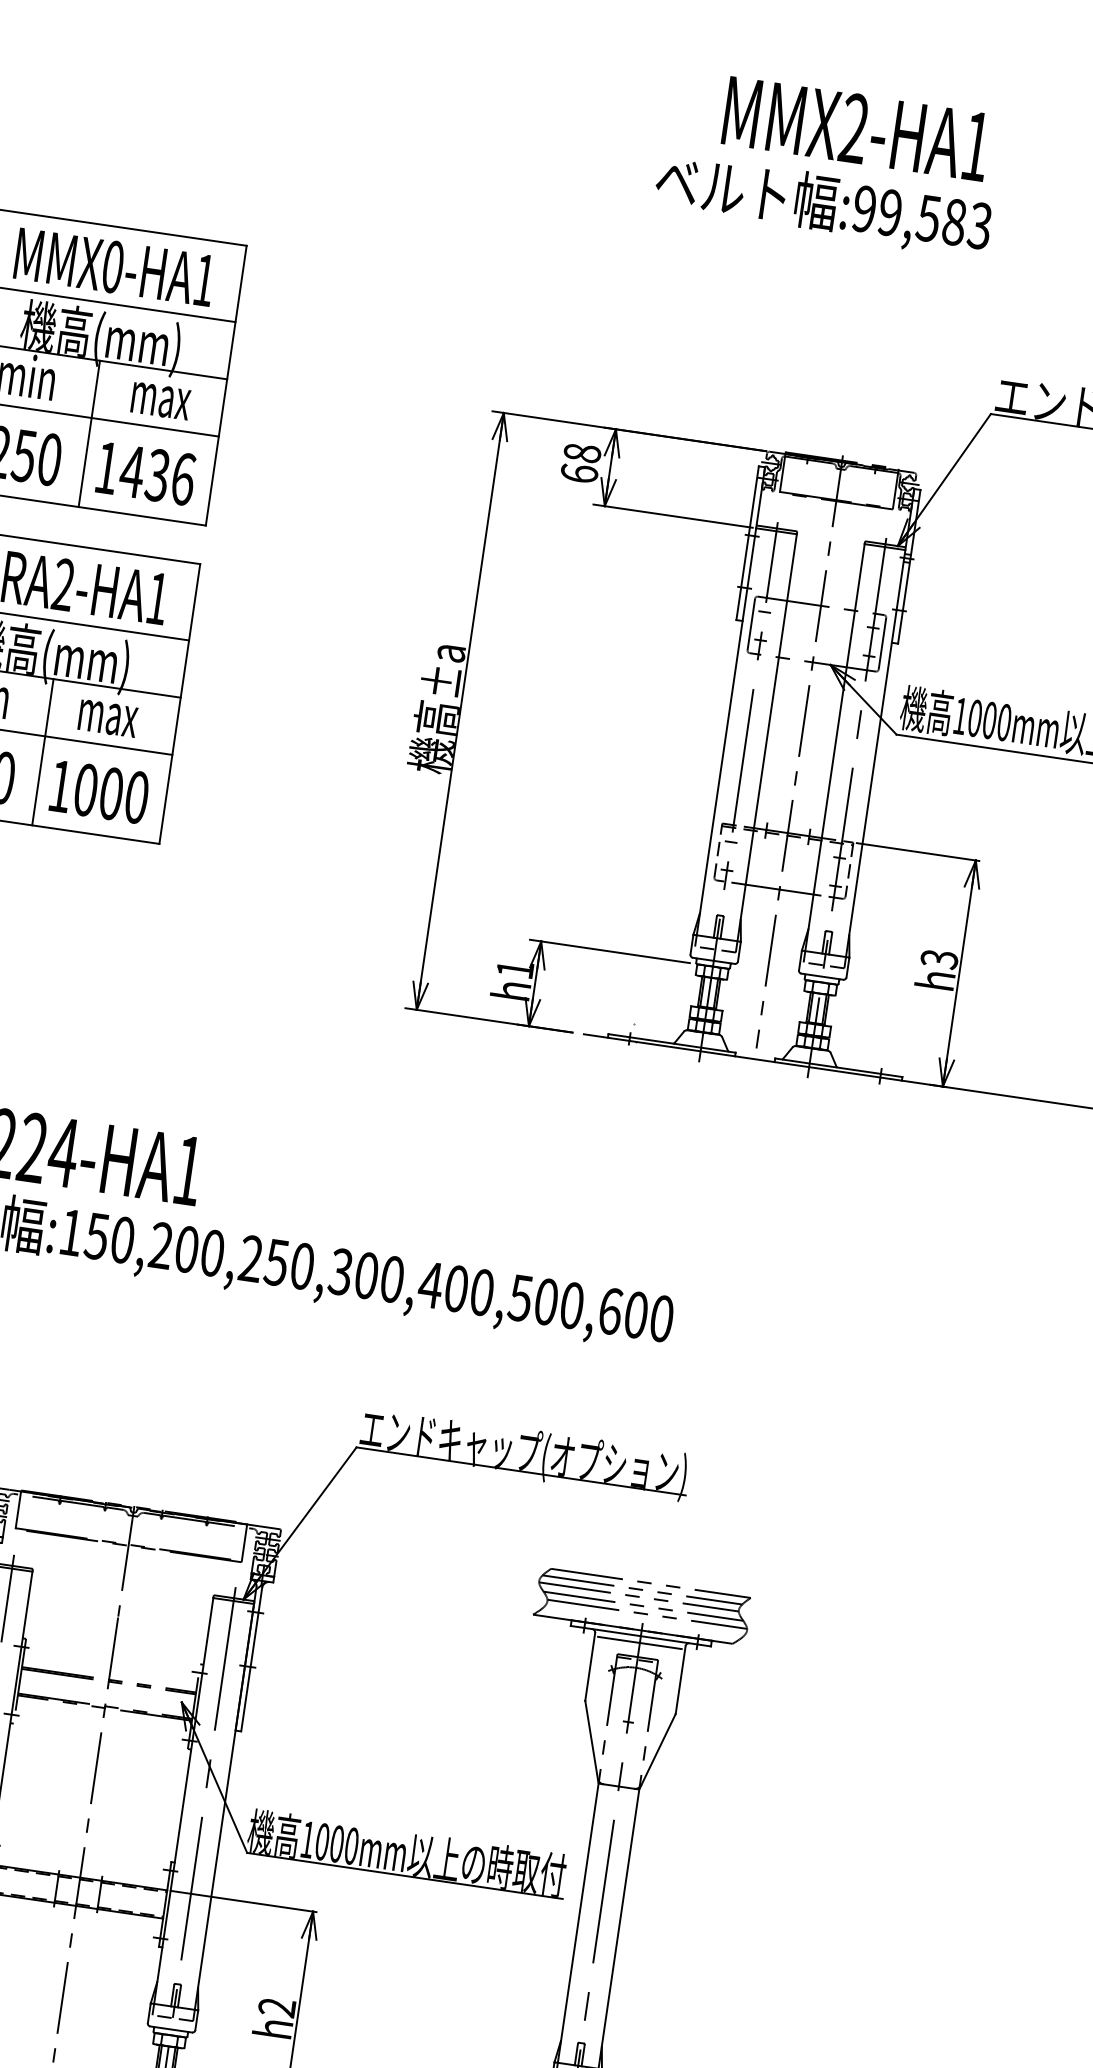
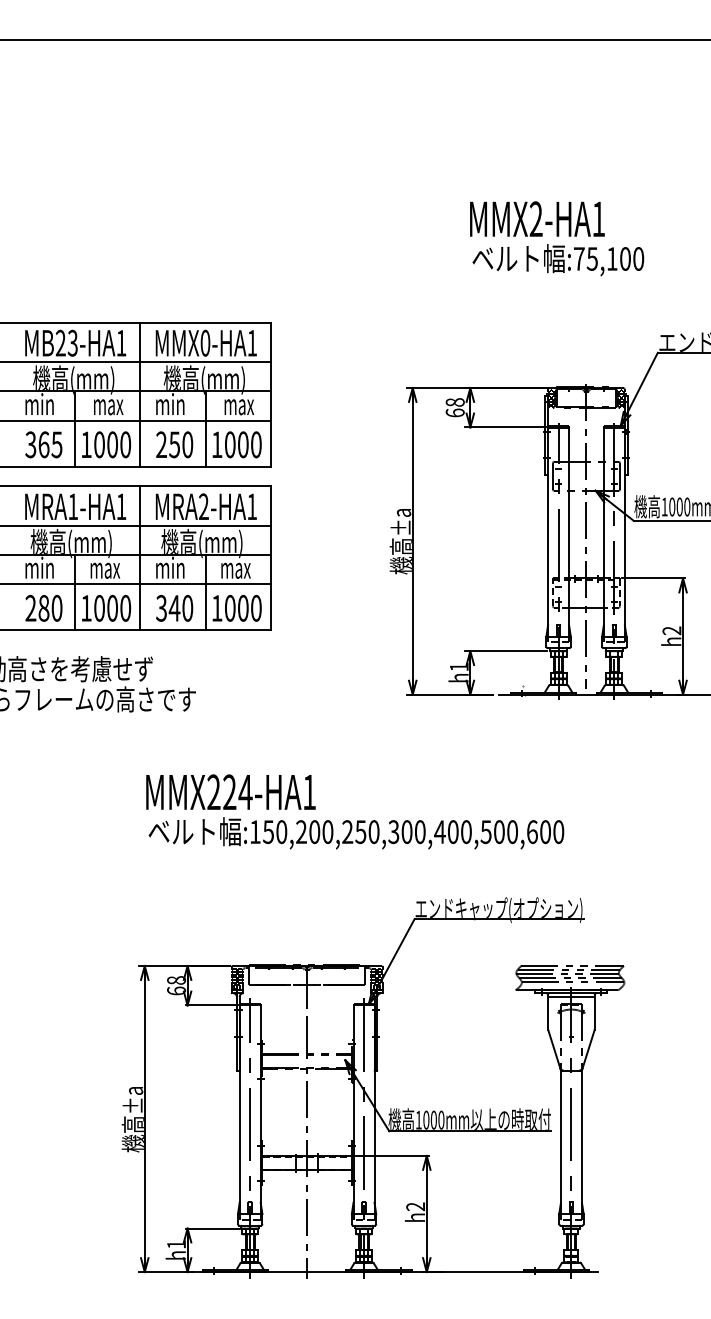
text: (857, 127) -> (537, 218), moved
text: (921, 216) -> (608, 258), :99,583 -> :75,100
text: (156, 474) -> (242, 444), 1436 -> 1000
text: (940, 958) -> (672, 630), h3 -> h2

